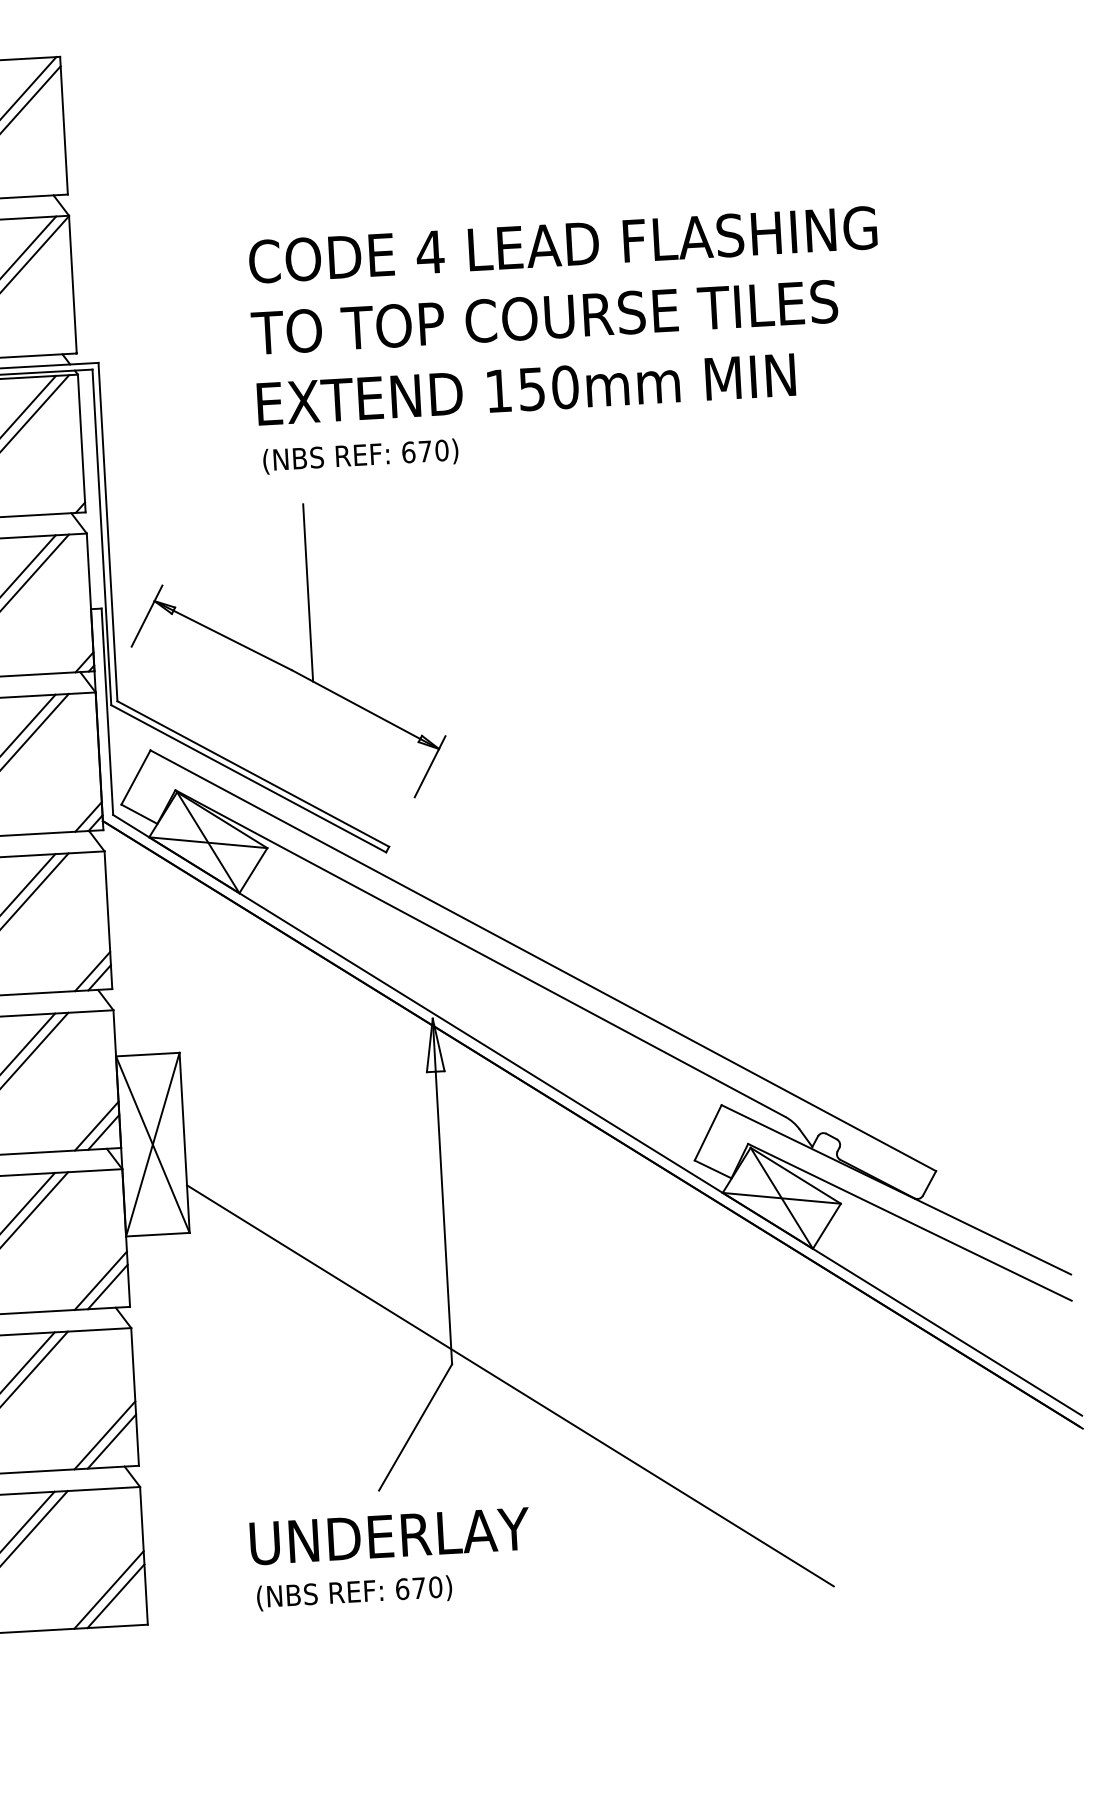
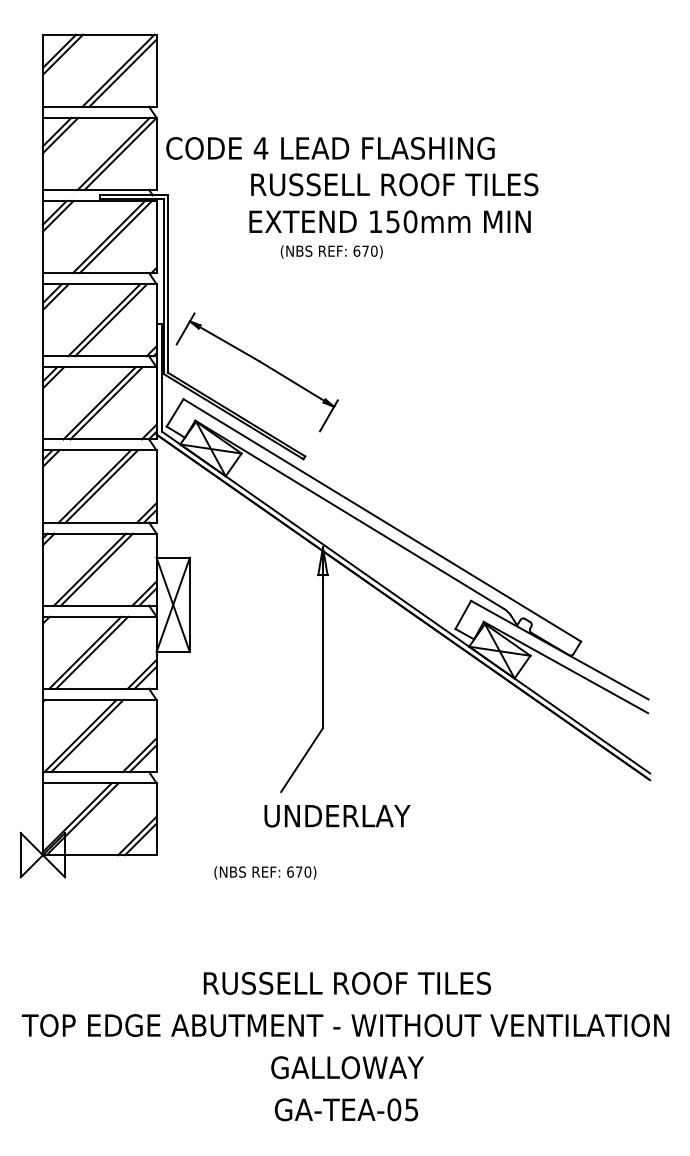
text: (563, 245) -> (330, 148), moved
text: (544, 316) -> (401, 184), TO TOP COURSE TILES -> RUSSELL ROOF TILES
text: (360, 455) -> (331, 251), moved
line: (308, 592) -> (270, 321), removed
line: (509, 1386) -> (352, 741), removed
text: (389, 1536) -> (337, 816), moved
text: (354, 1592) -> (265, 872), moved

